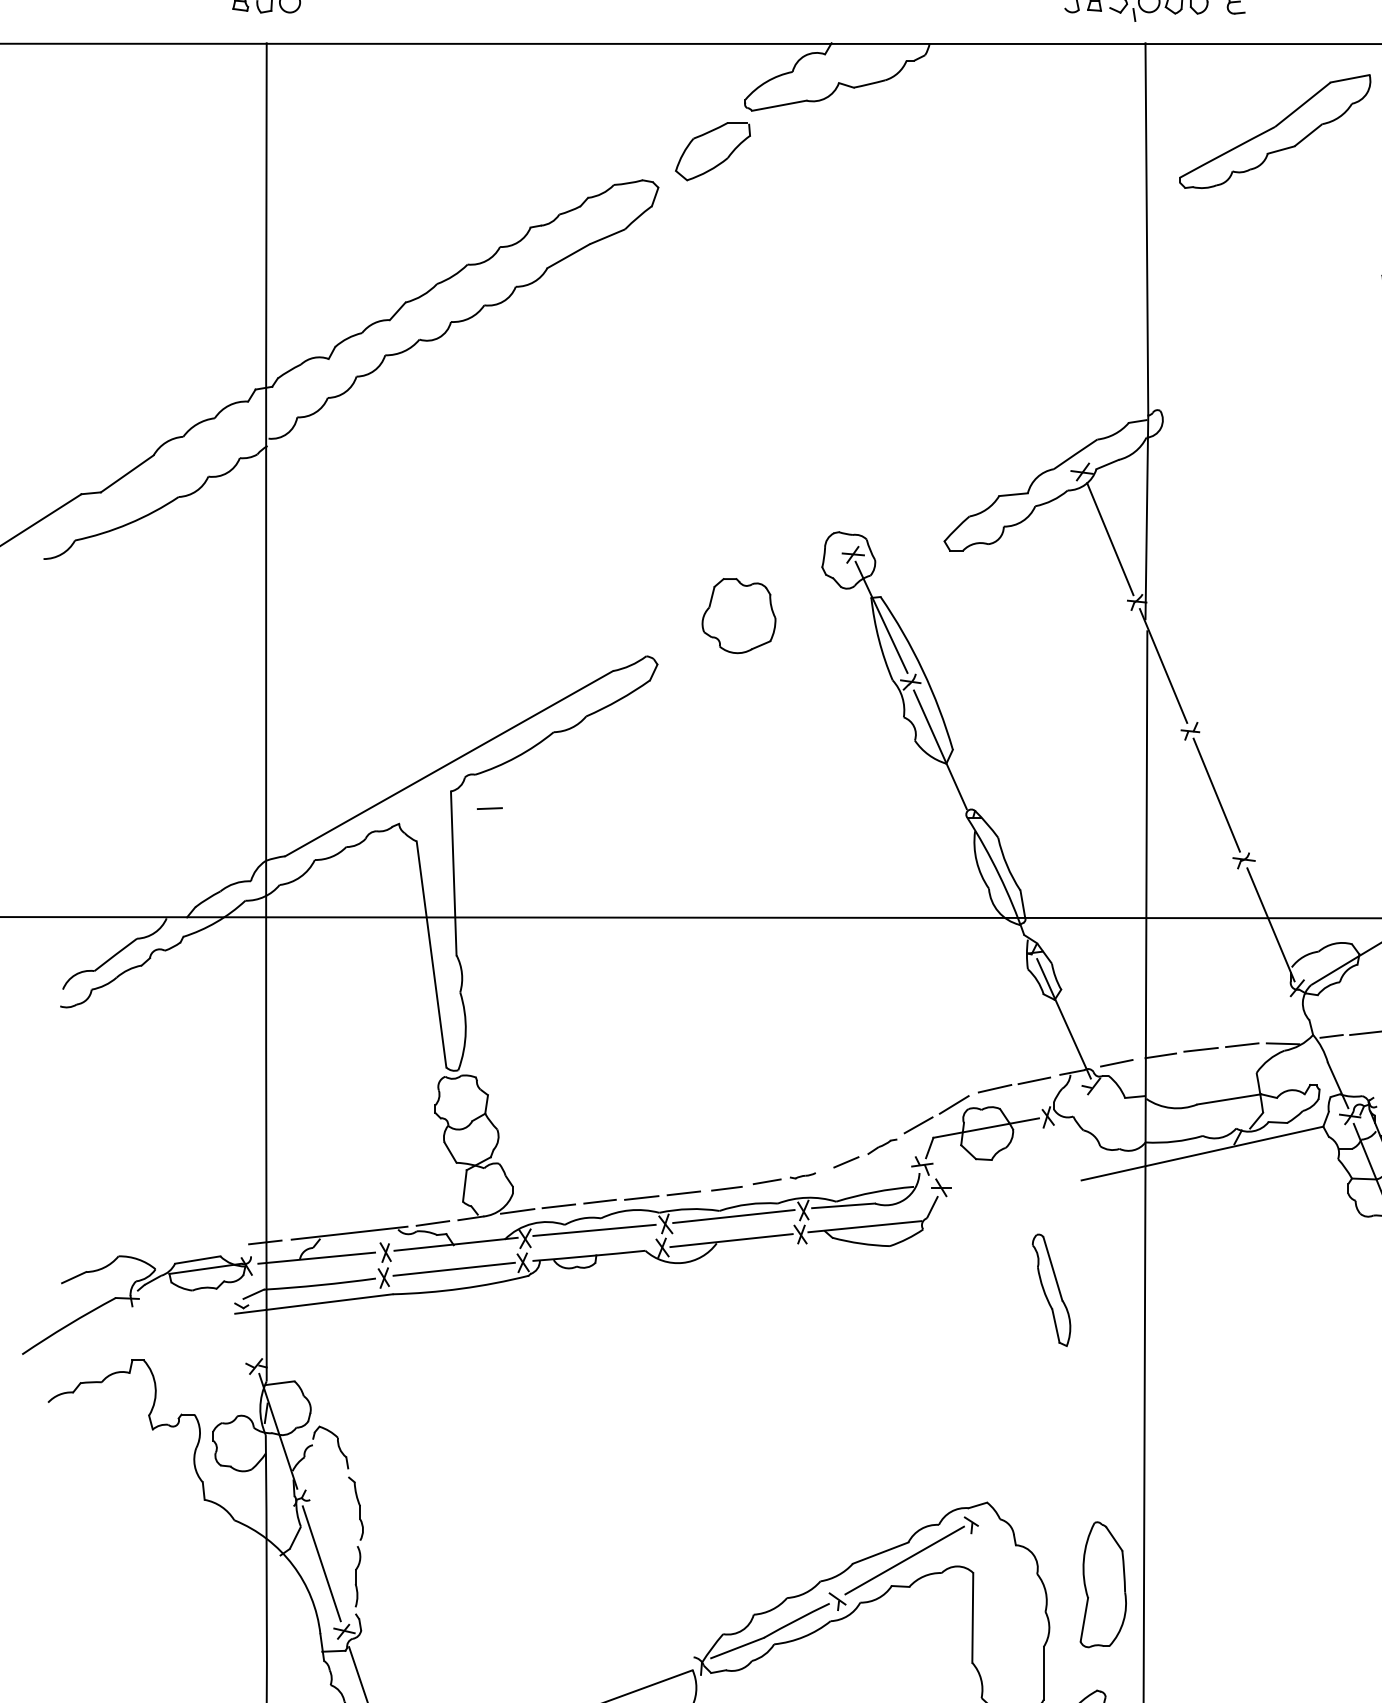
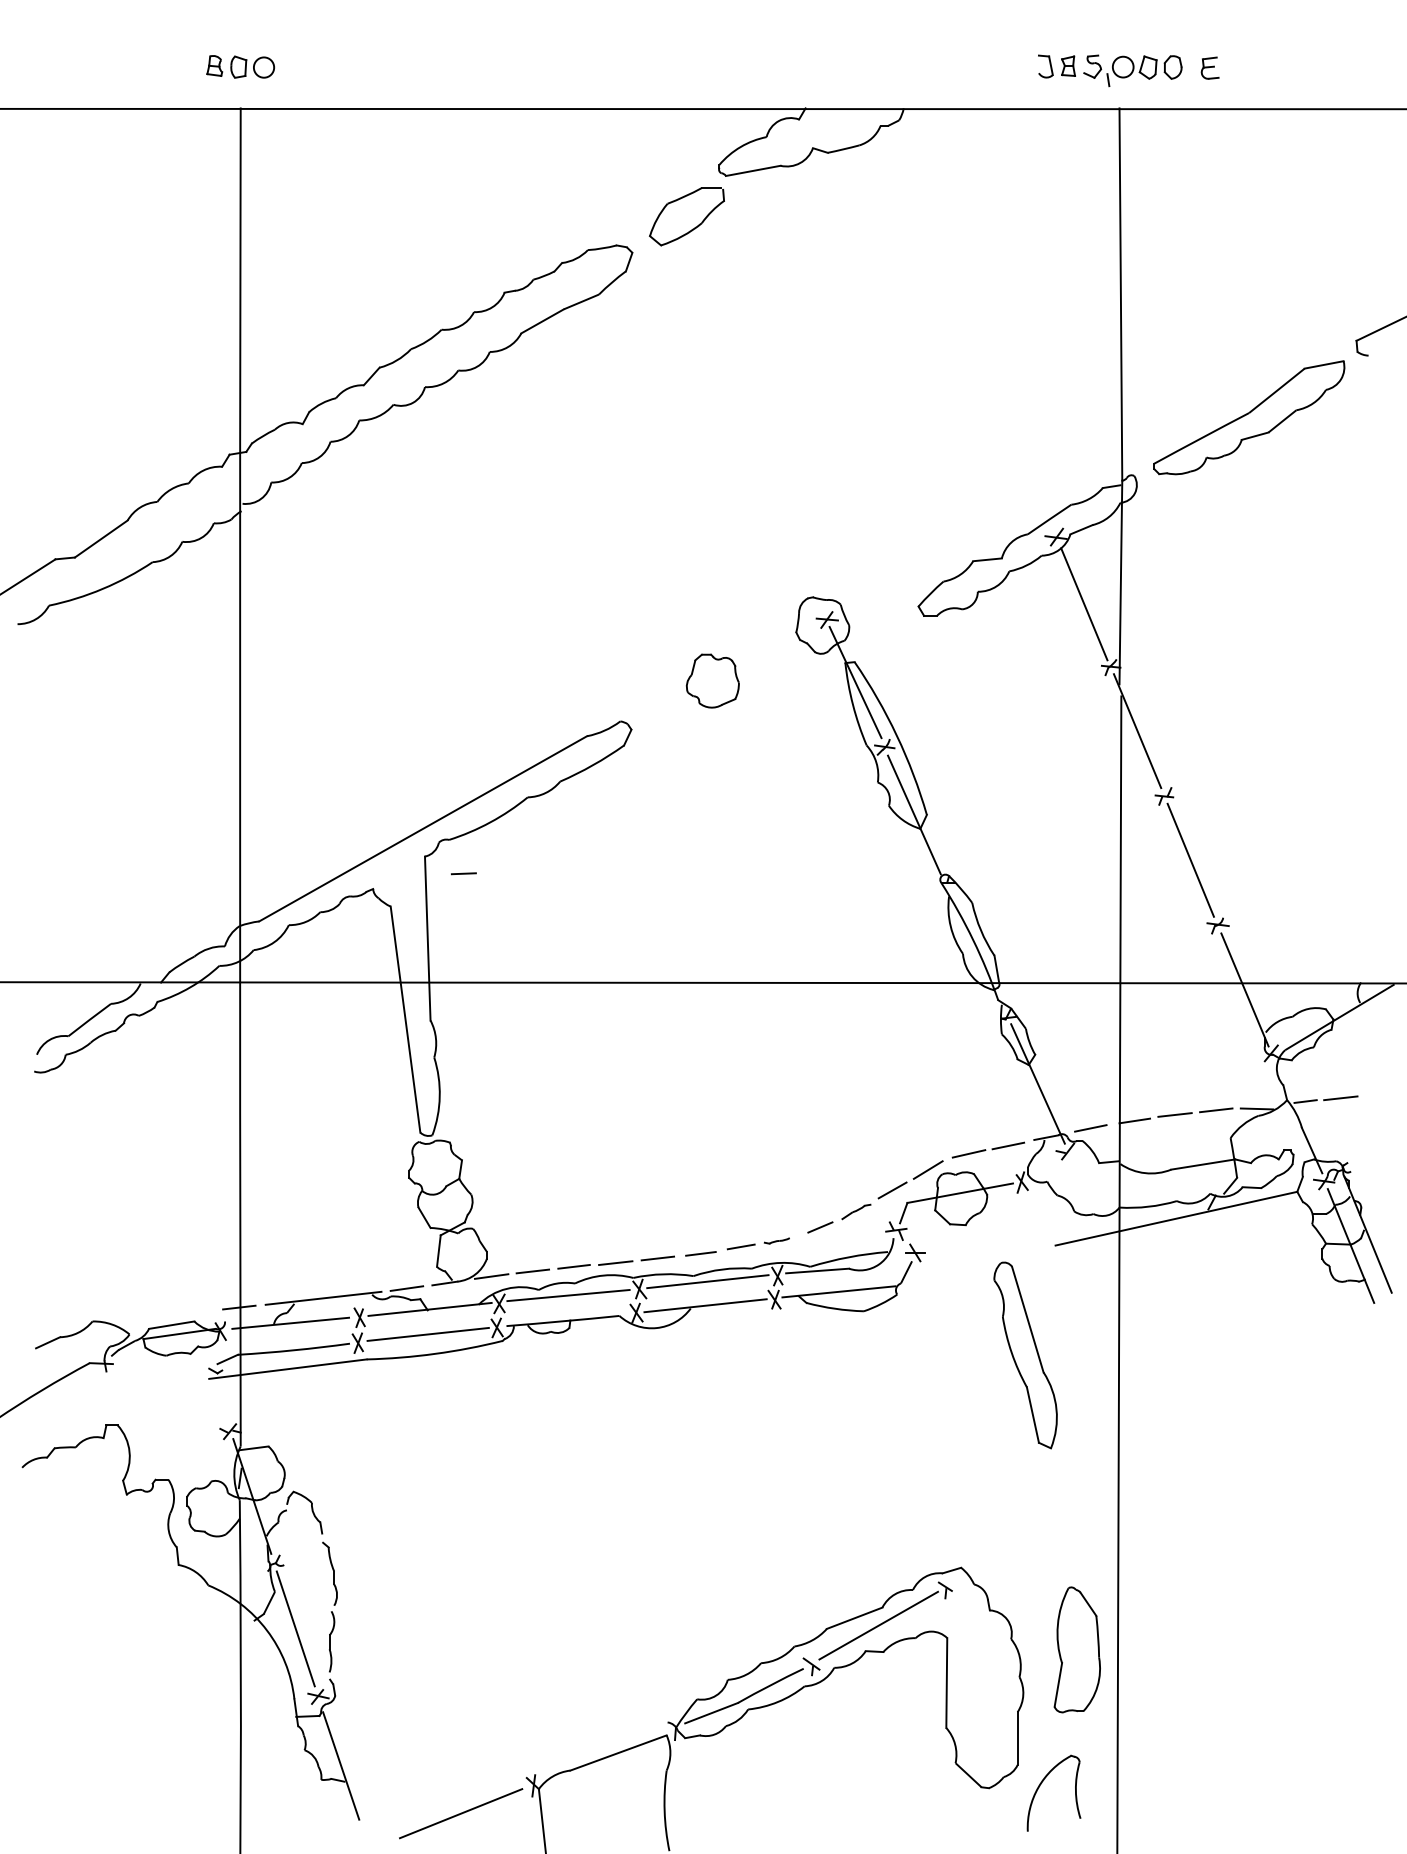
part: (1275, 131) -> (1249, 417), moved
part: (738, 615) -> (712, 680), size x0.71
part: (1051, 1290) -> (1025, 1355), size x1.67

